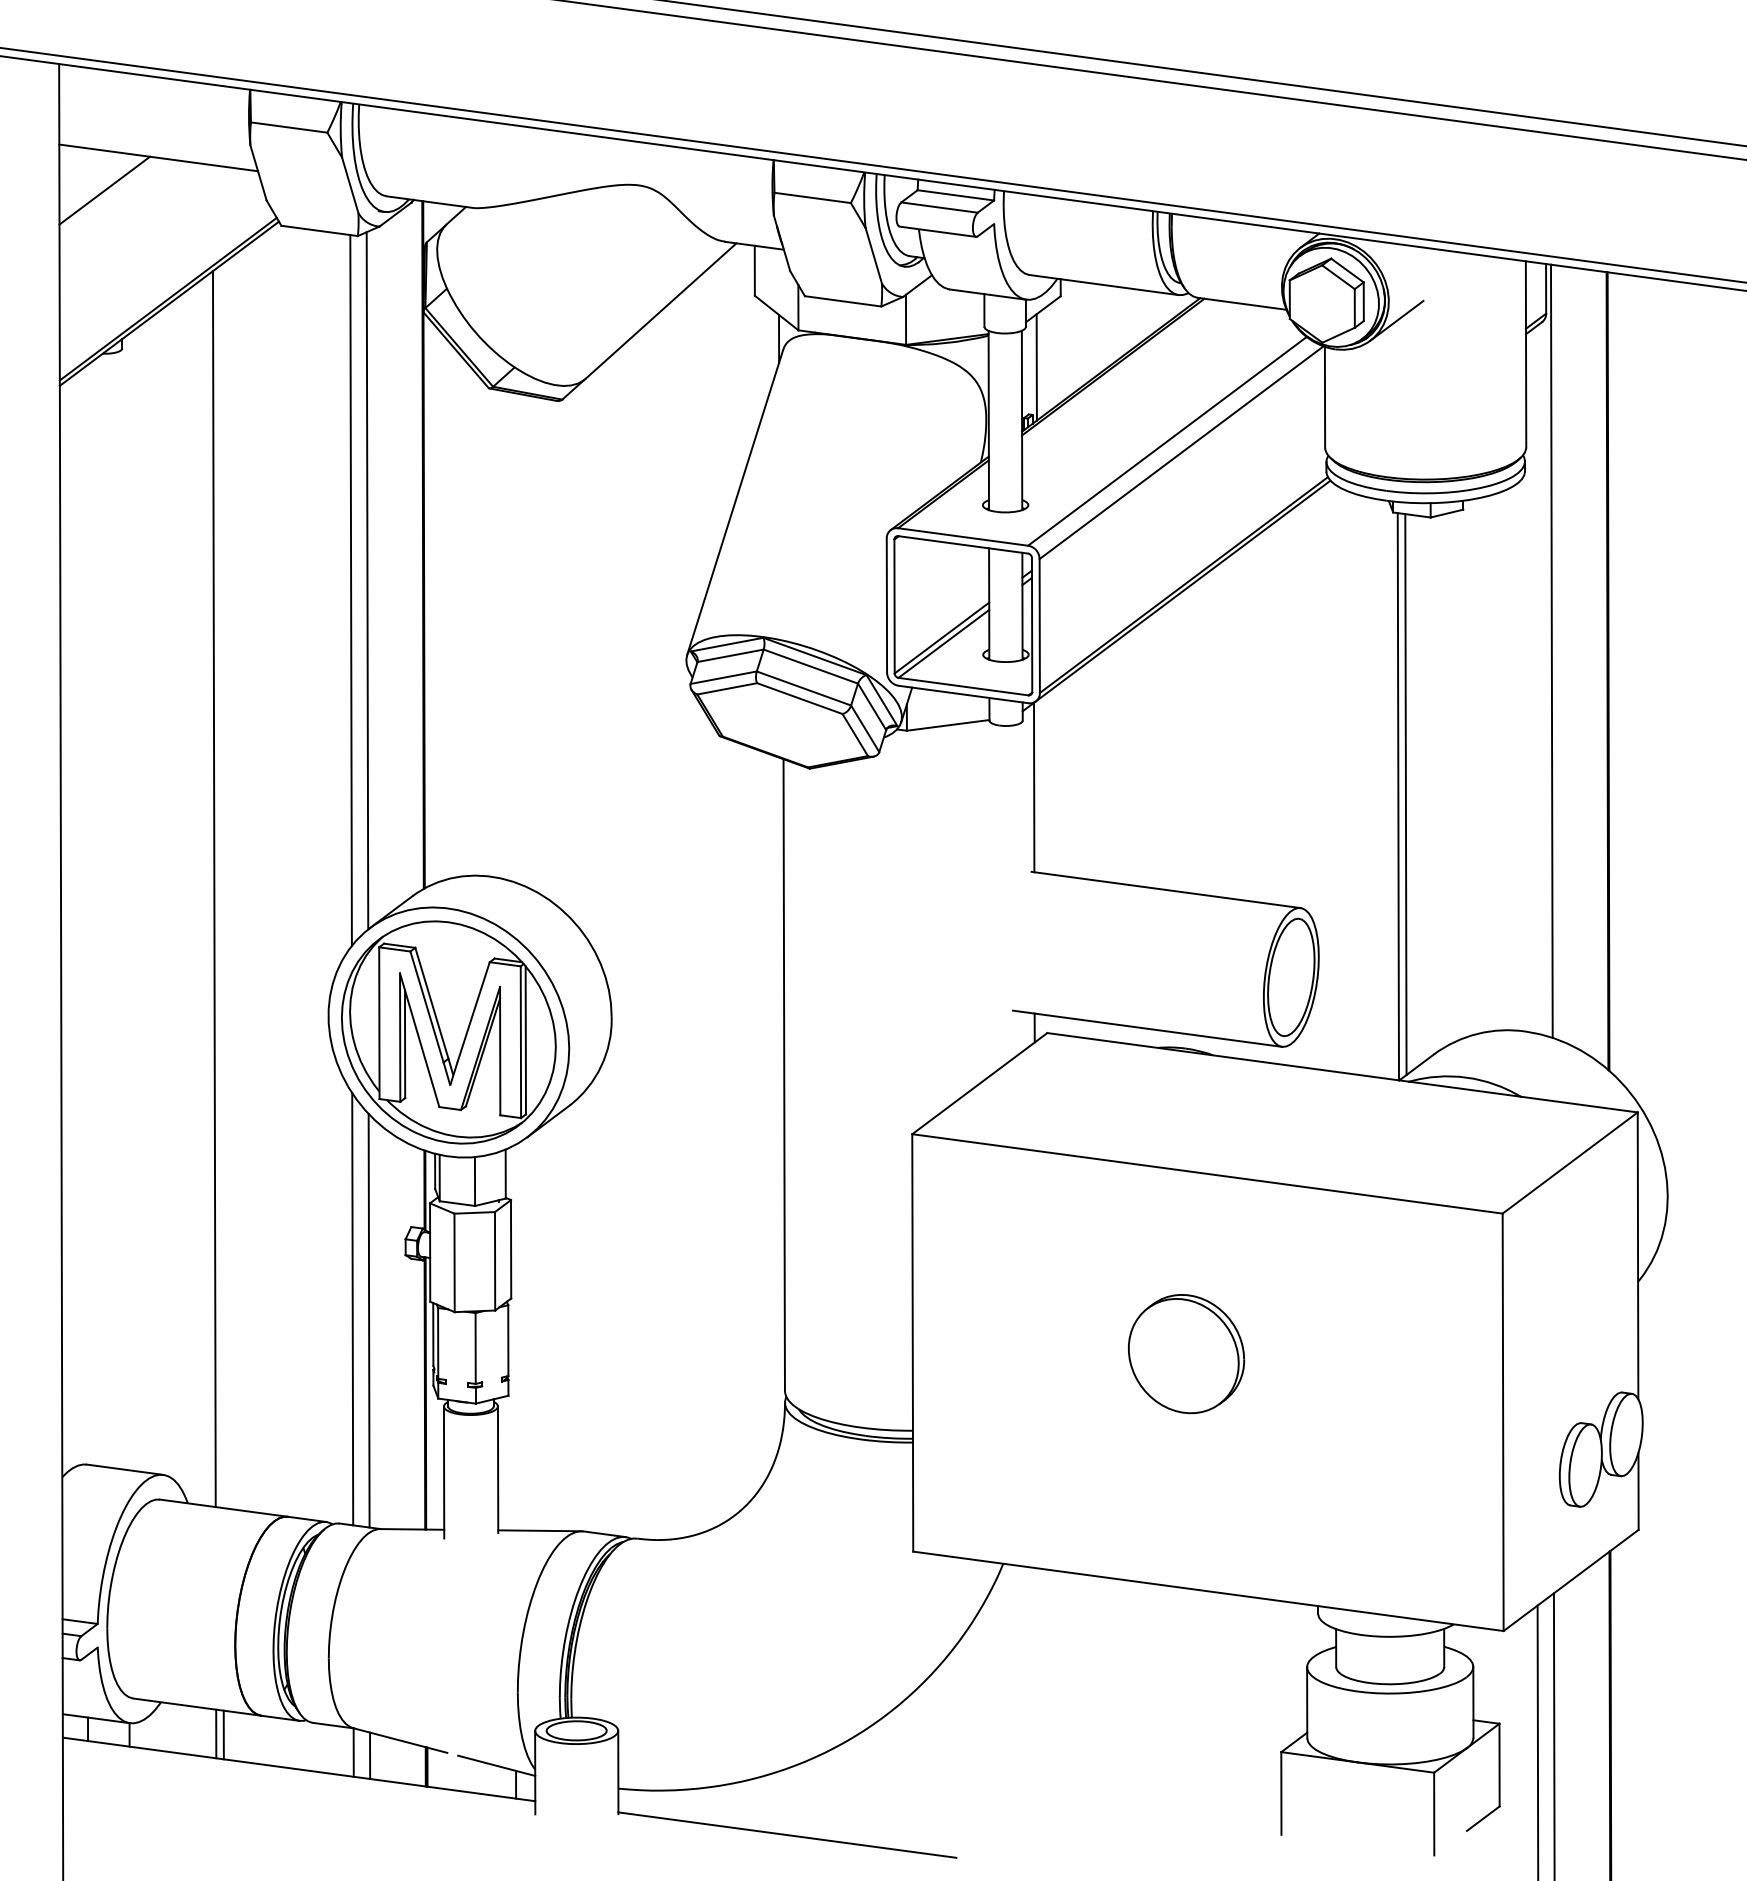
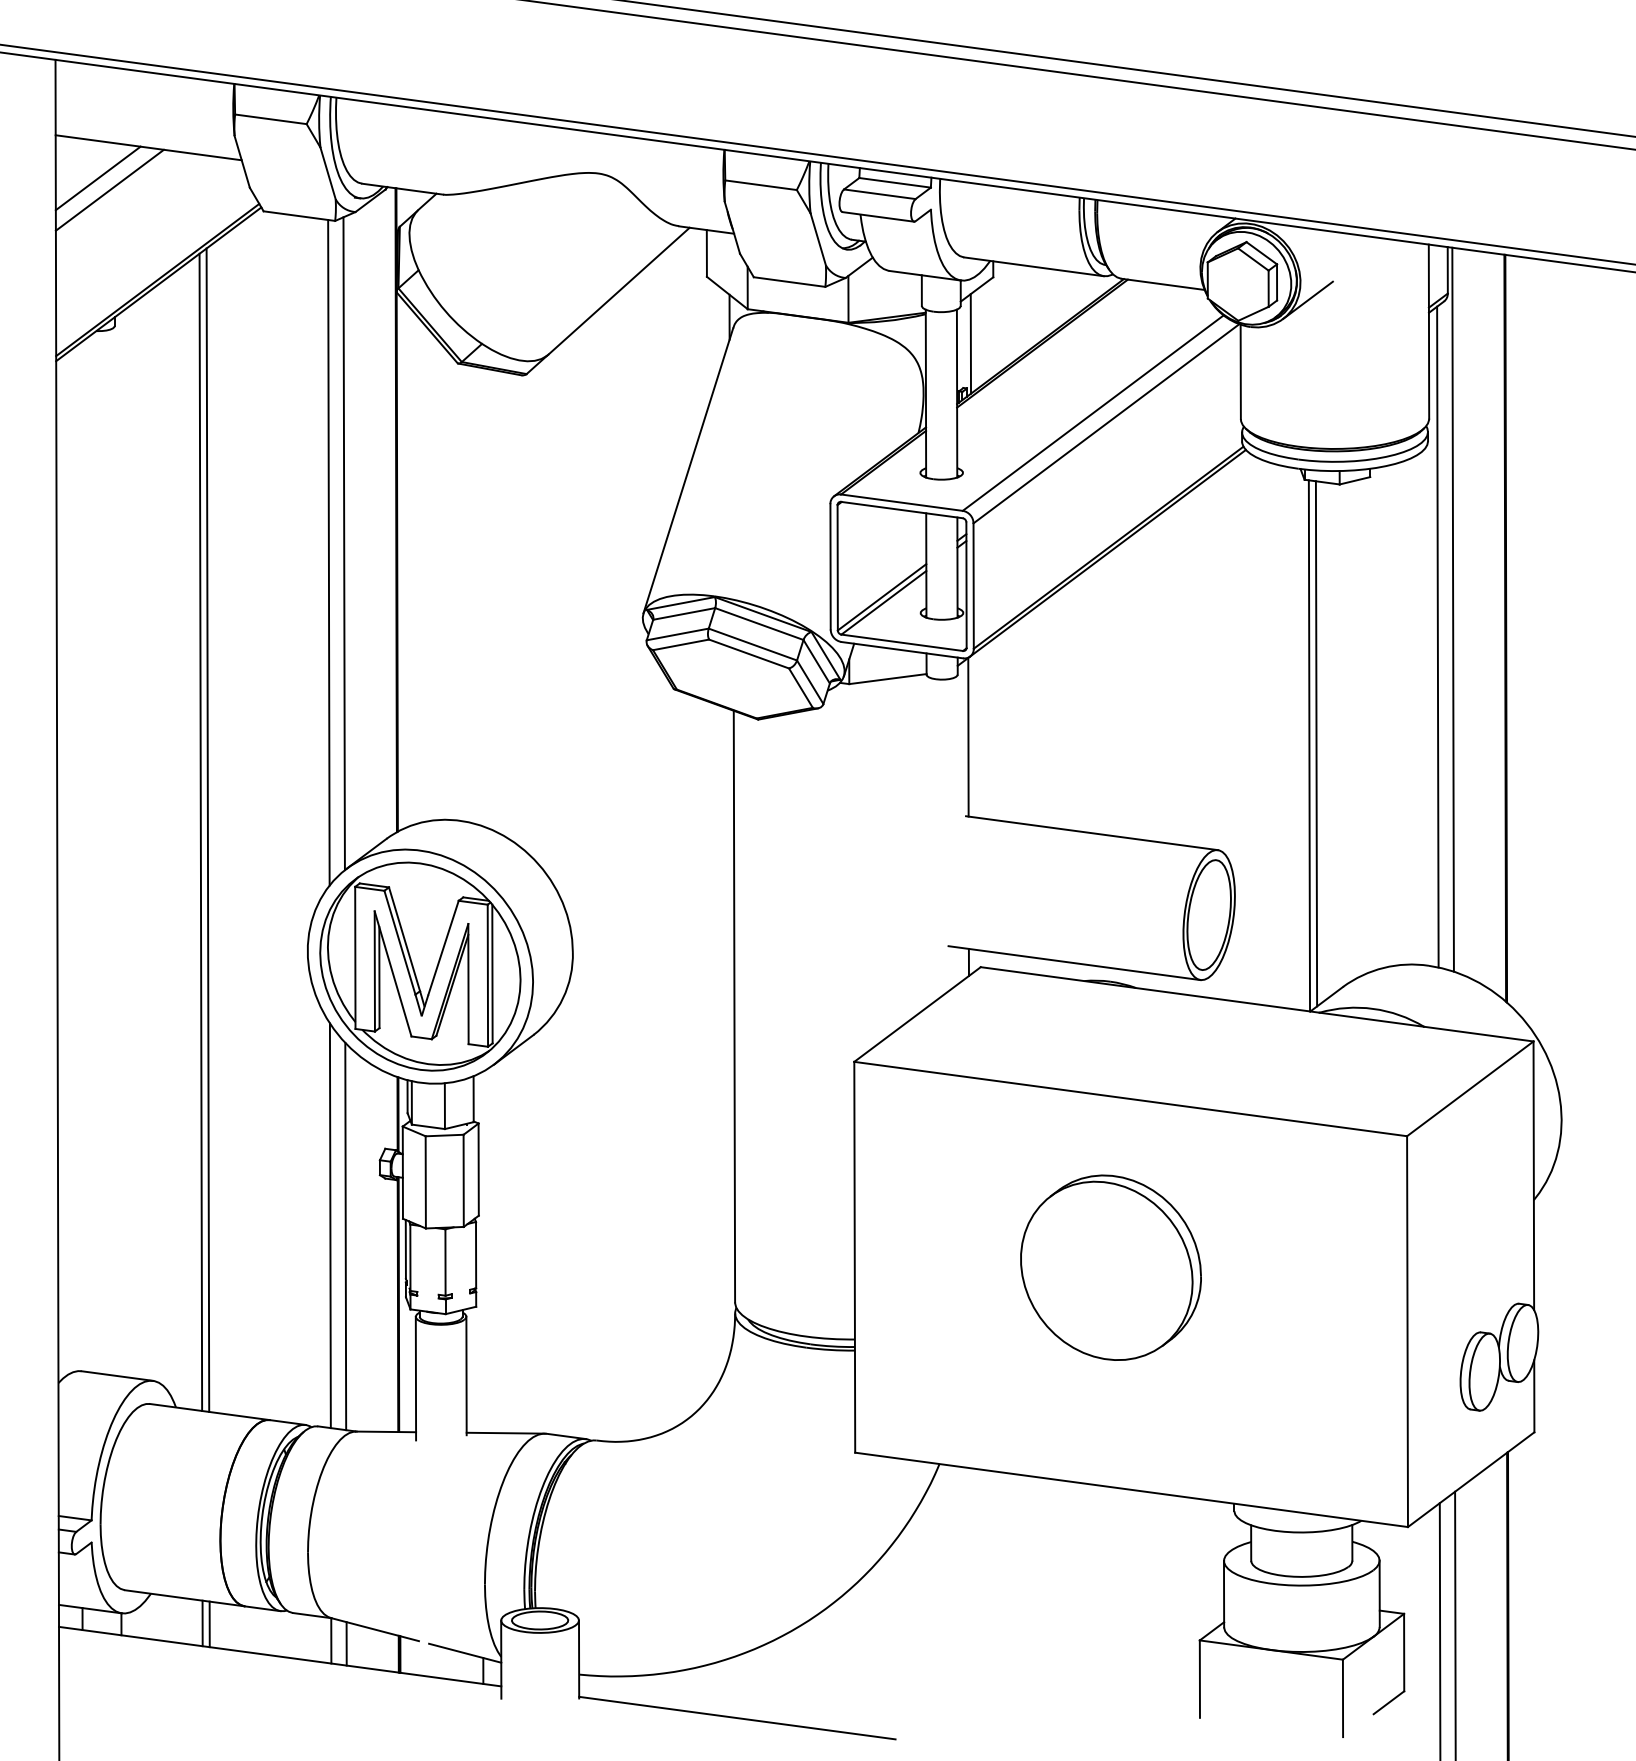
line: (116, 203) -> (109, 190), added
line: (1535, 680) -> (1437, 637), added
line: (221, 886) -> (207, 829), added
part: (1186, 1353) -> (1111, 1267), size x1.67

